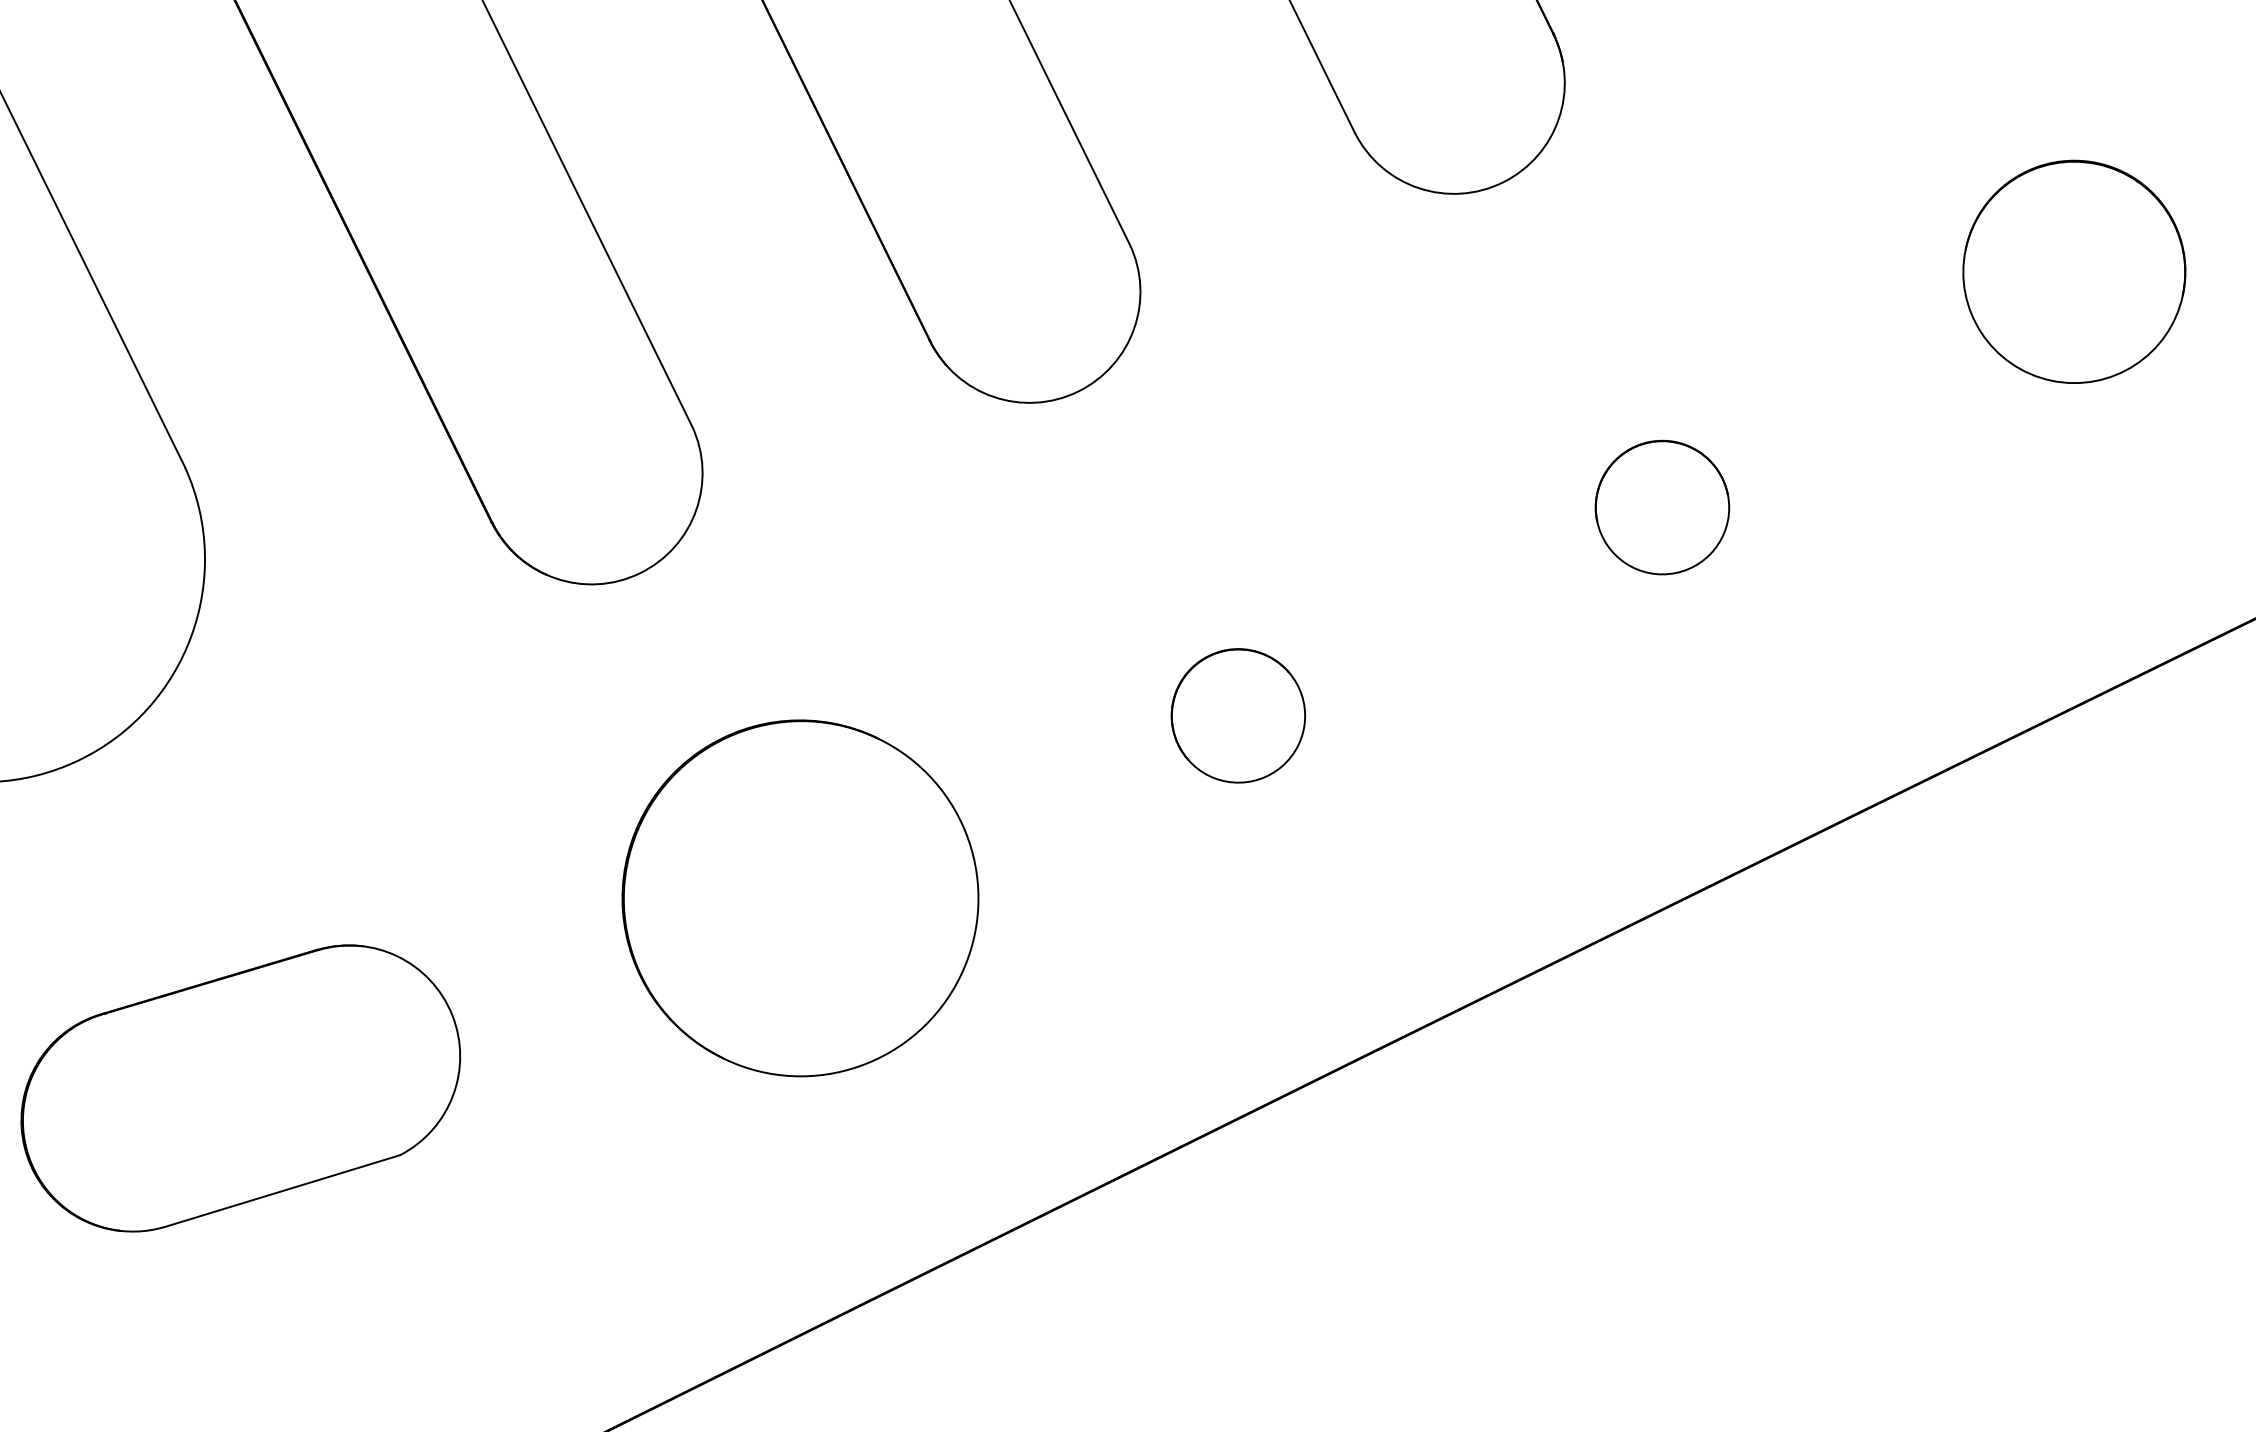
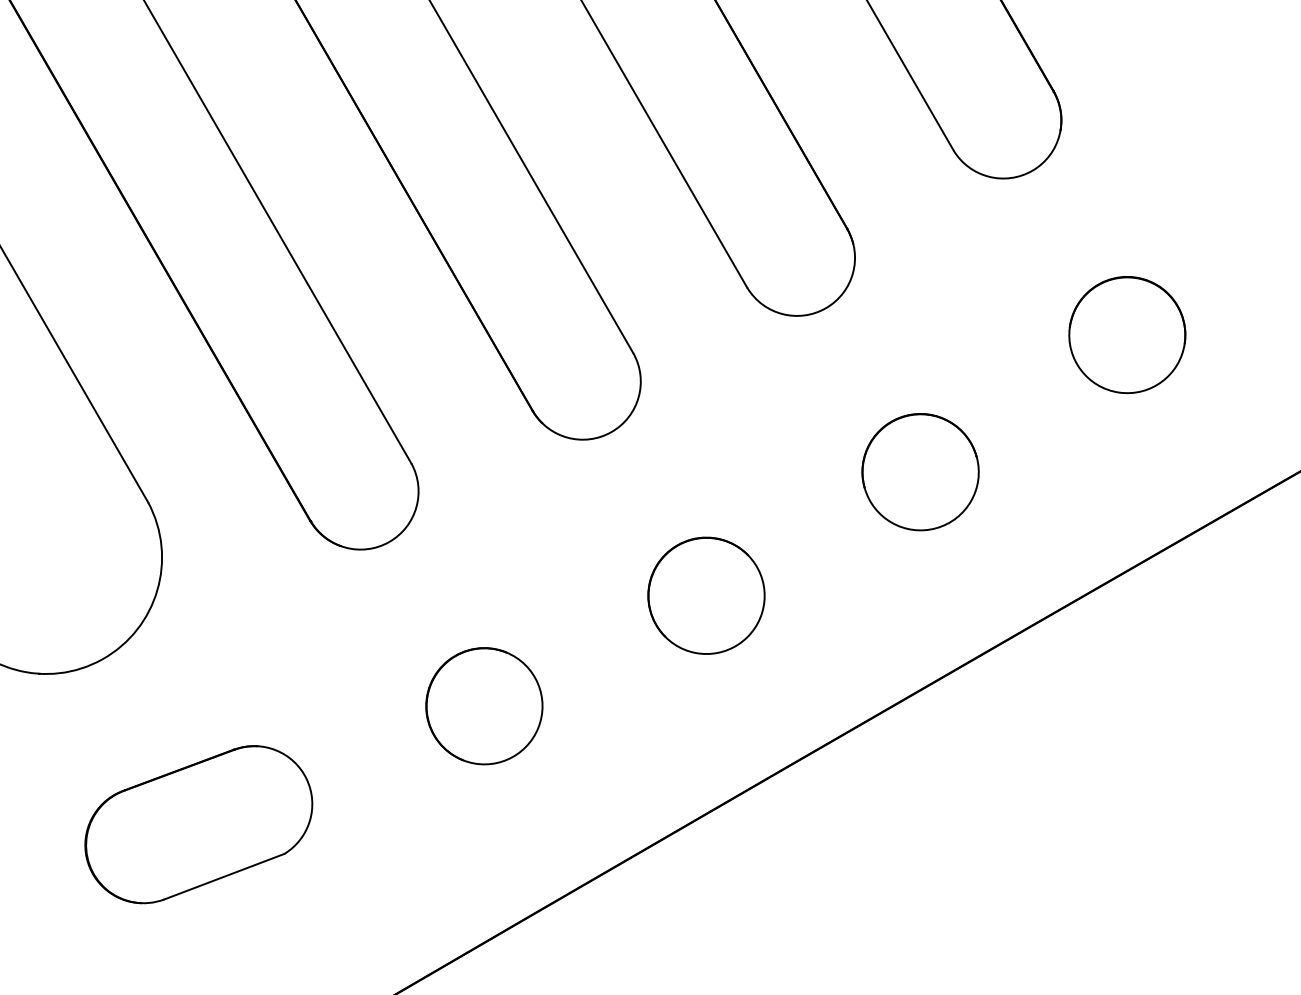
part: (1662, 507) -> (920, 472), size x1.67
part: (1238, 715) -> (706, 595), size x1.67
part: (800, 899) -> (484, 706), size x0.62

